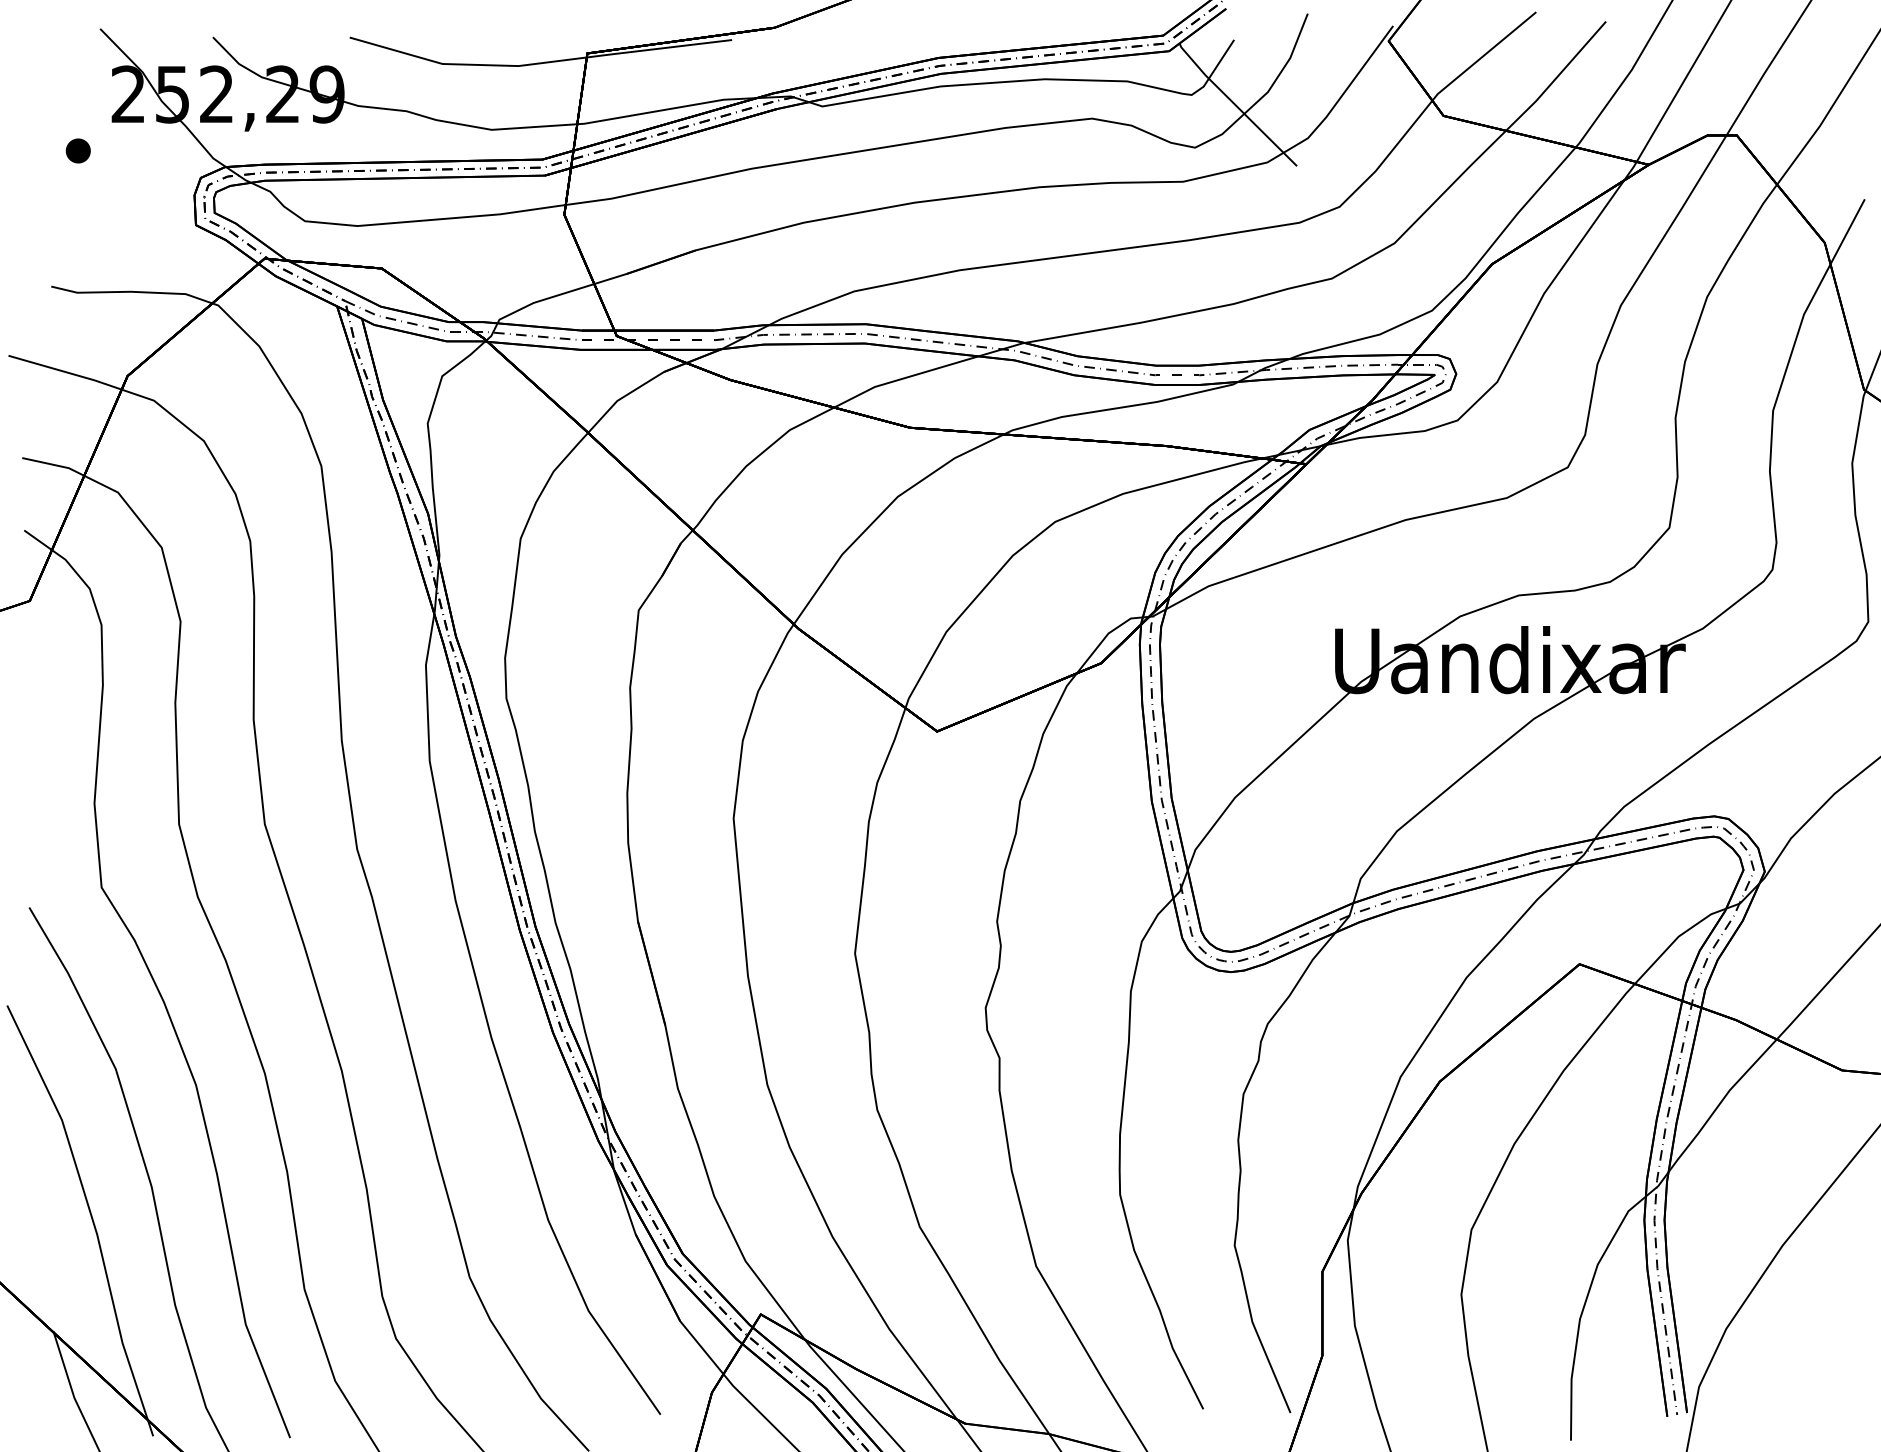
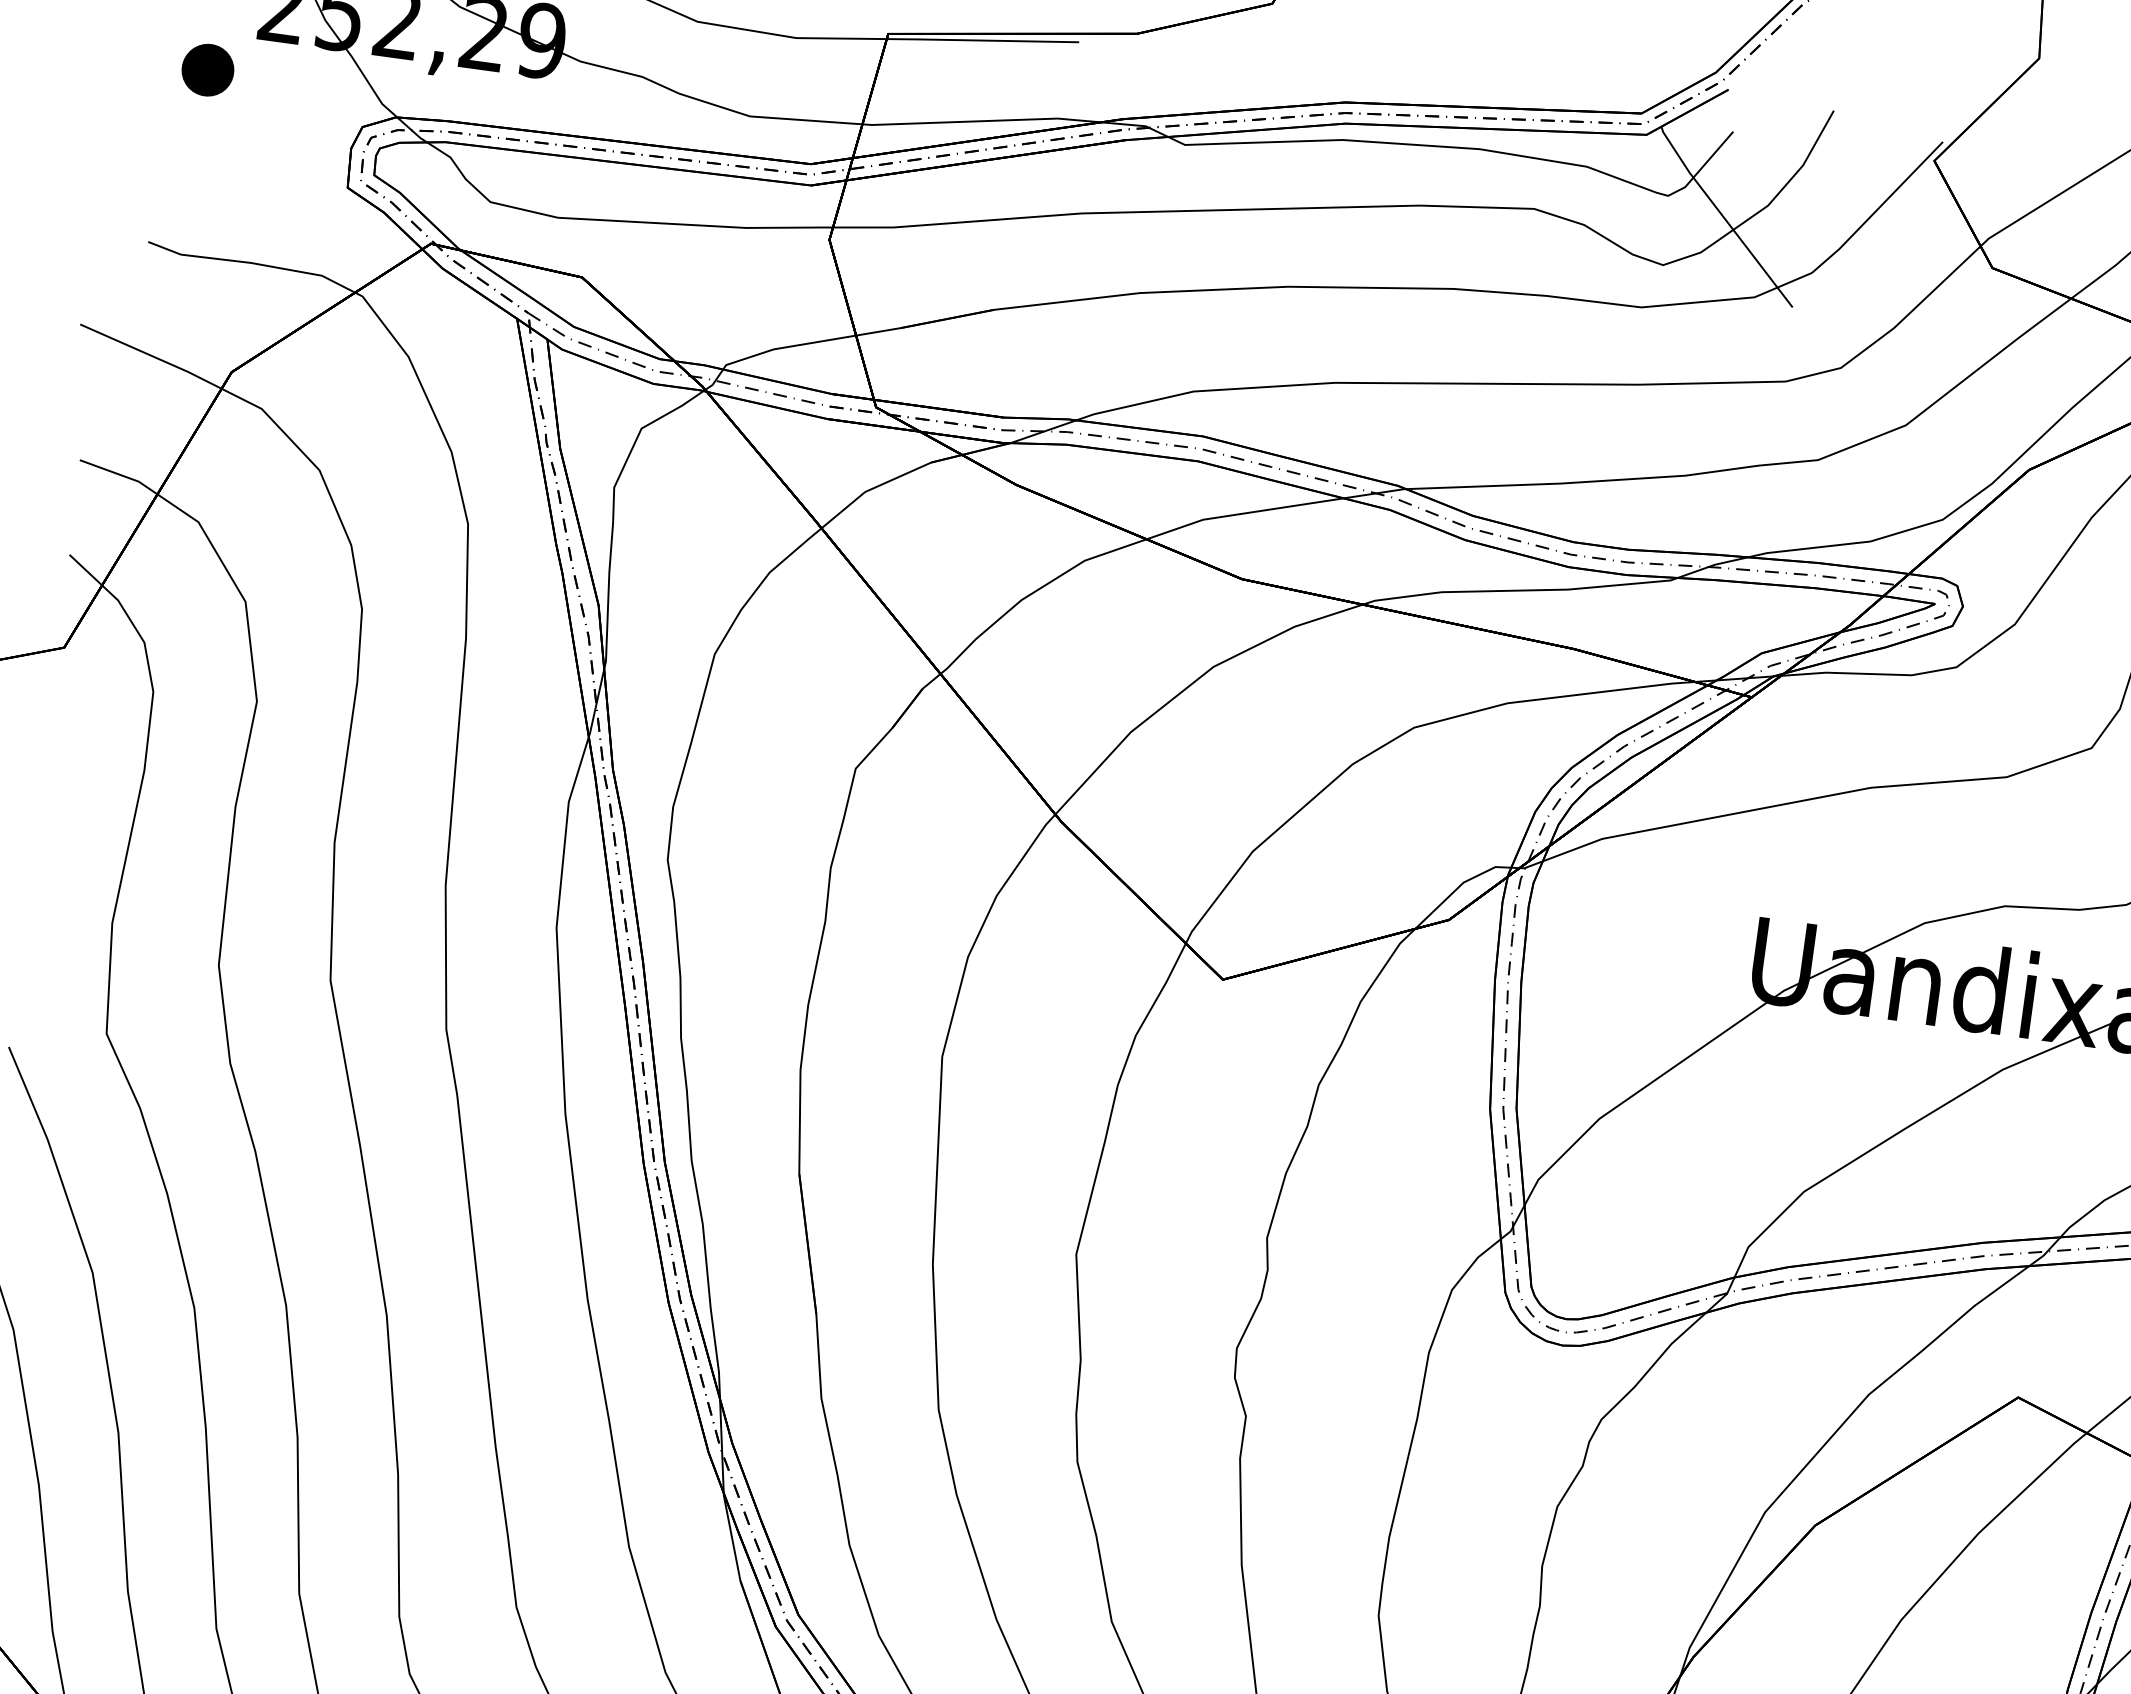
part: (77, 150) -> (206, 69), size x1.6

